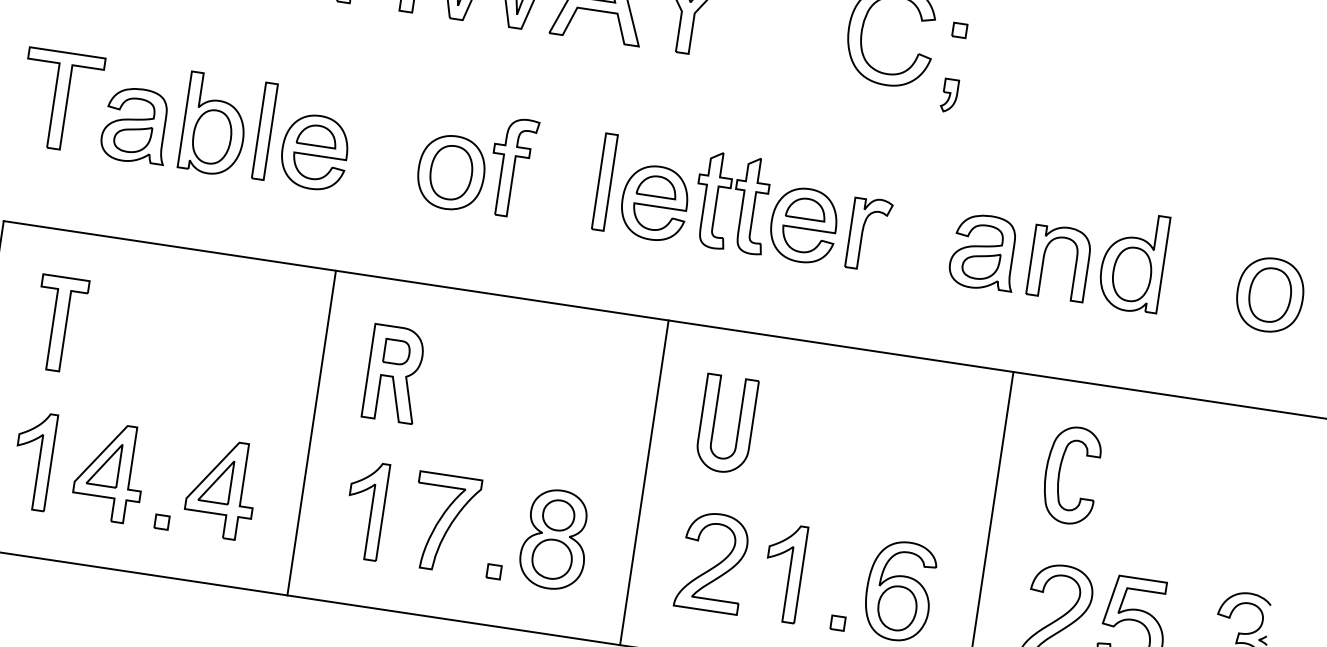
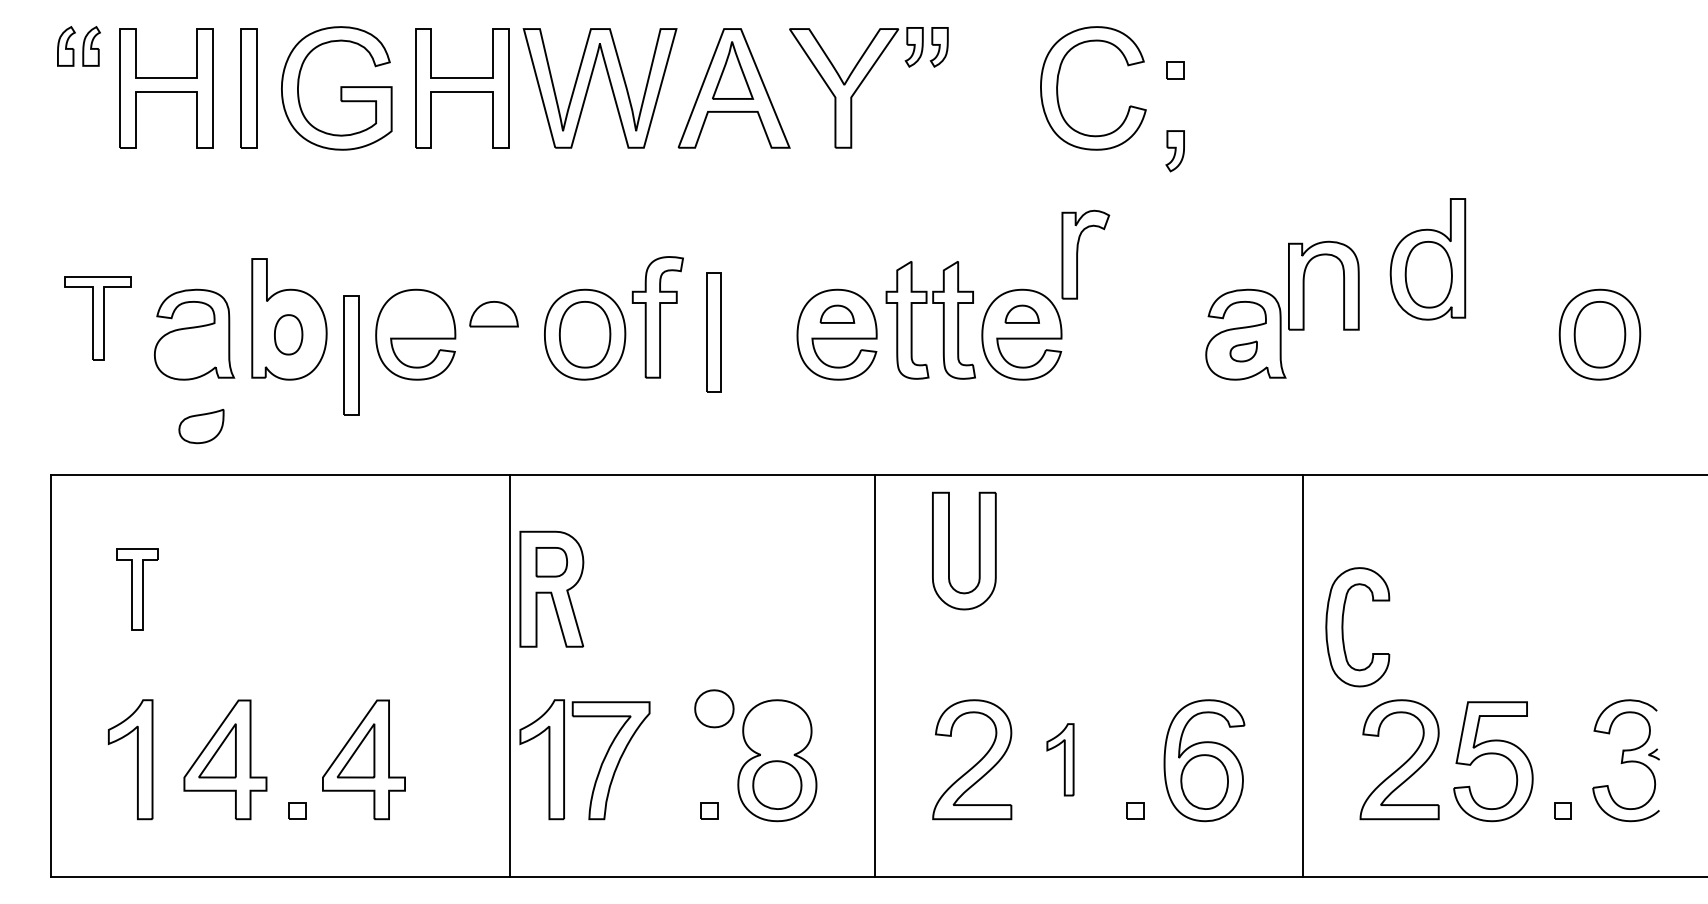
part: (59, 100) -> (97, 318), size x0.7
part: (264, 131) -> (351, 355), moved
part: (316, 135) -> (493, 314), moved
part: (212, 136) -> (288, 334), size x0.6
part: (132, 138) -> (201, 426), moved
part: (604, 182) -> (713, 332), moved
part: (657, 186) -> (837, 314), size x0.7
part: (806, 209) -> (1022, 314), size x0.7
part: (863, 231) -> (1078, 252), moved
part: (1044, 260) -> (1304, 285), moved
part: (1132, 261) -> (1427, 259), moved
part: (980, 265) -> (1243, 351), size x0.6
part: (59, 324) -> (137, 589), size x0.7
part: (738, 425) -> (978, 550), moved
line: (311, 432) -> (509, 675), moved
part: (1059, 473) -> (1343, 627), moved
part: (558, 515) -> (714, 708), moved
part: (443, 522) -> (610, 760), moved
part: (783, 572) -> (1060, 759), size x0.6

